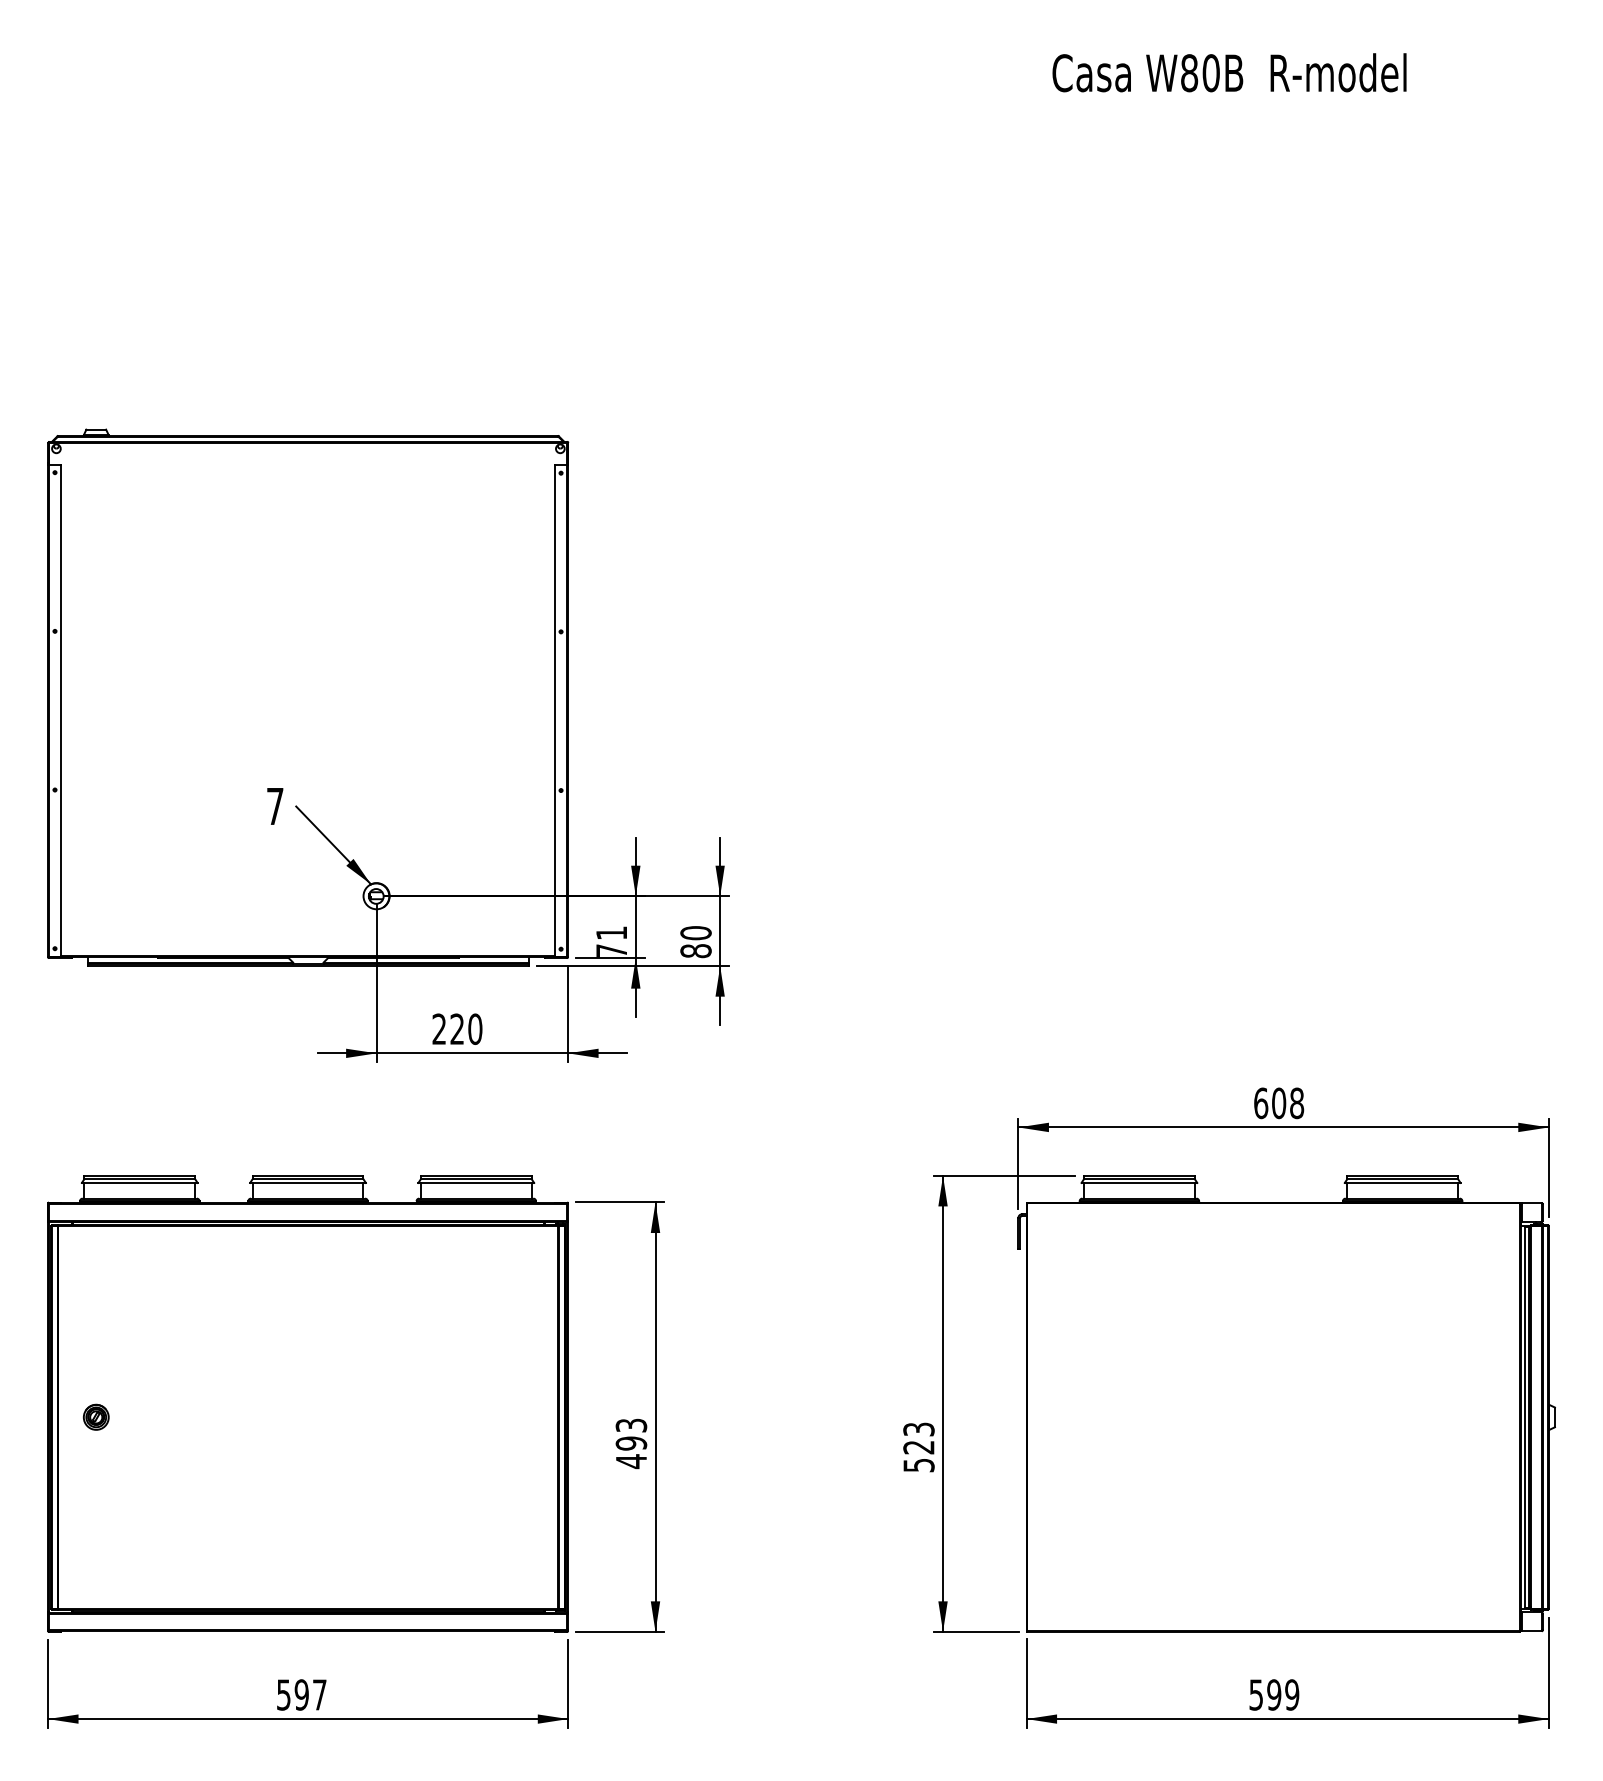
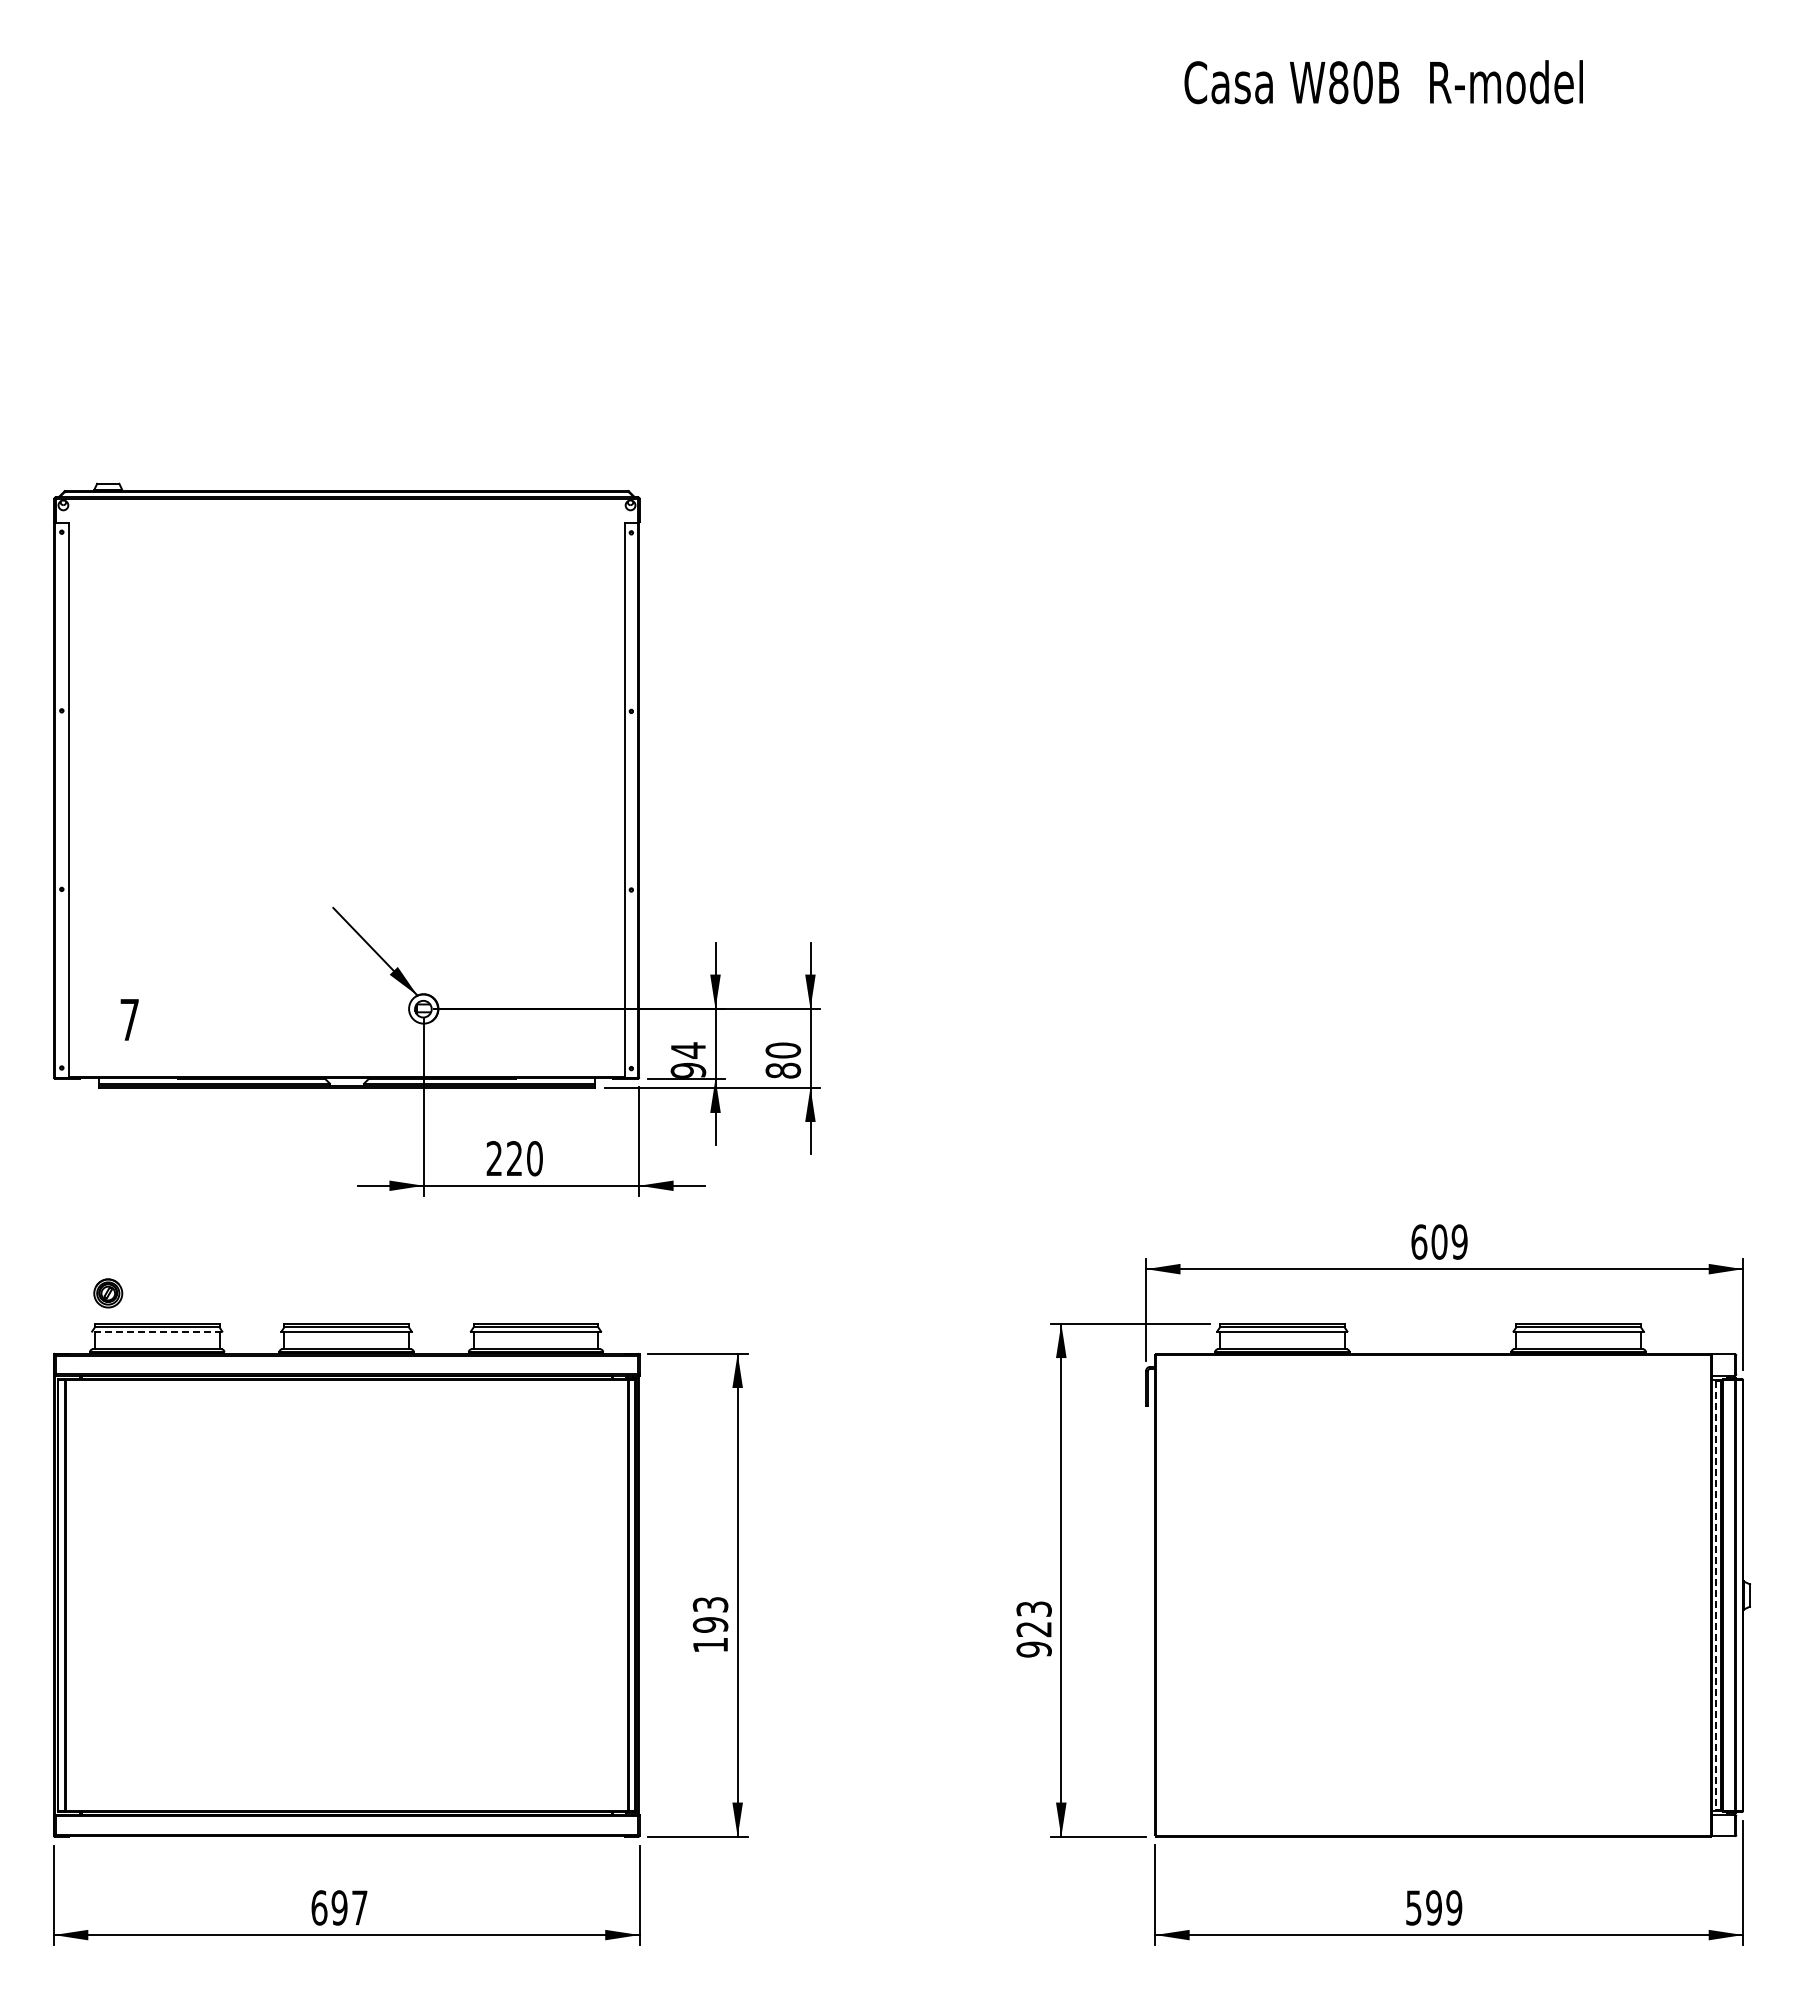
text: (275, 806) -> (129, 1019), moved
text: (611, 941) -> (688, 1059), 71 -> 94
text: (1296, 1102) -> (1459, 1241), 608 -> 609
line: (139, 1182) -> (156, 1331), solid -> dashed
part: (96, 1417) -> (108, 1293), moved
line: (1525, 1418) -> (1716, 1596), solid -> dashed
text: (631, 1460) -> (710, 1644), 493 -> 193
text: (918, 1465) -> (1033, 1649), 523 -> 923
text: (283, 1694) -> (319, 1907), 597 -> 697

